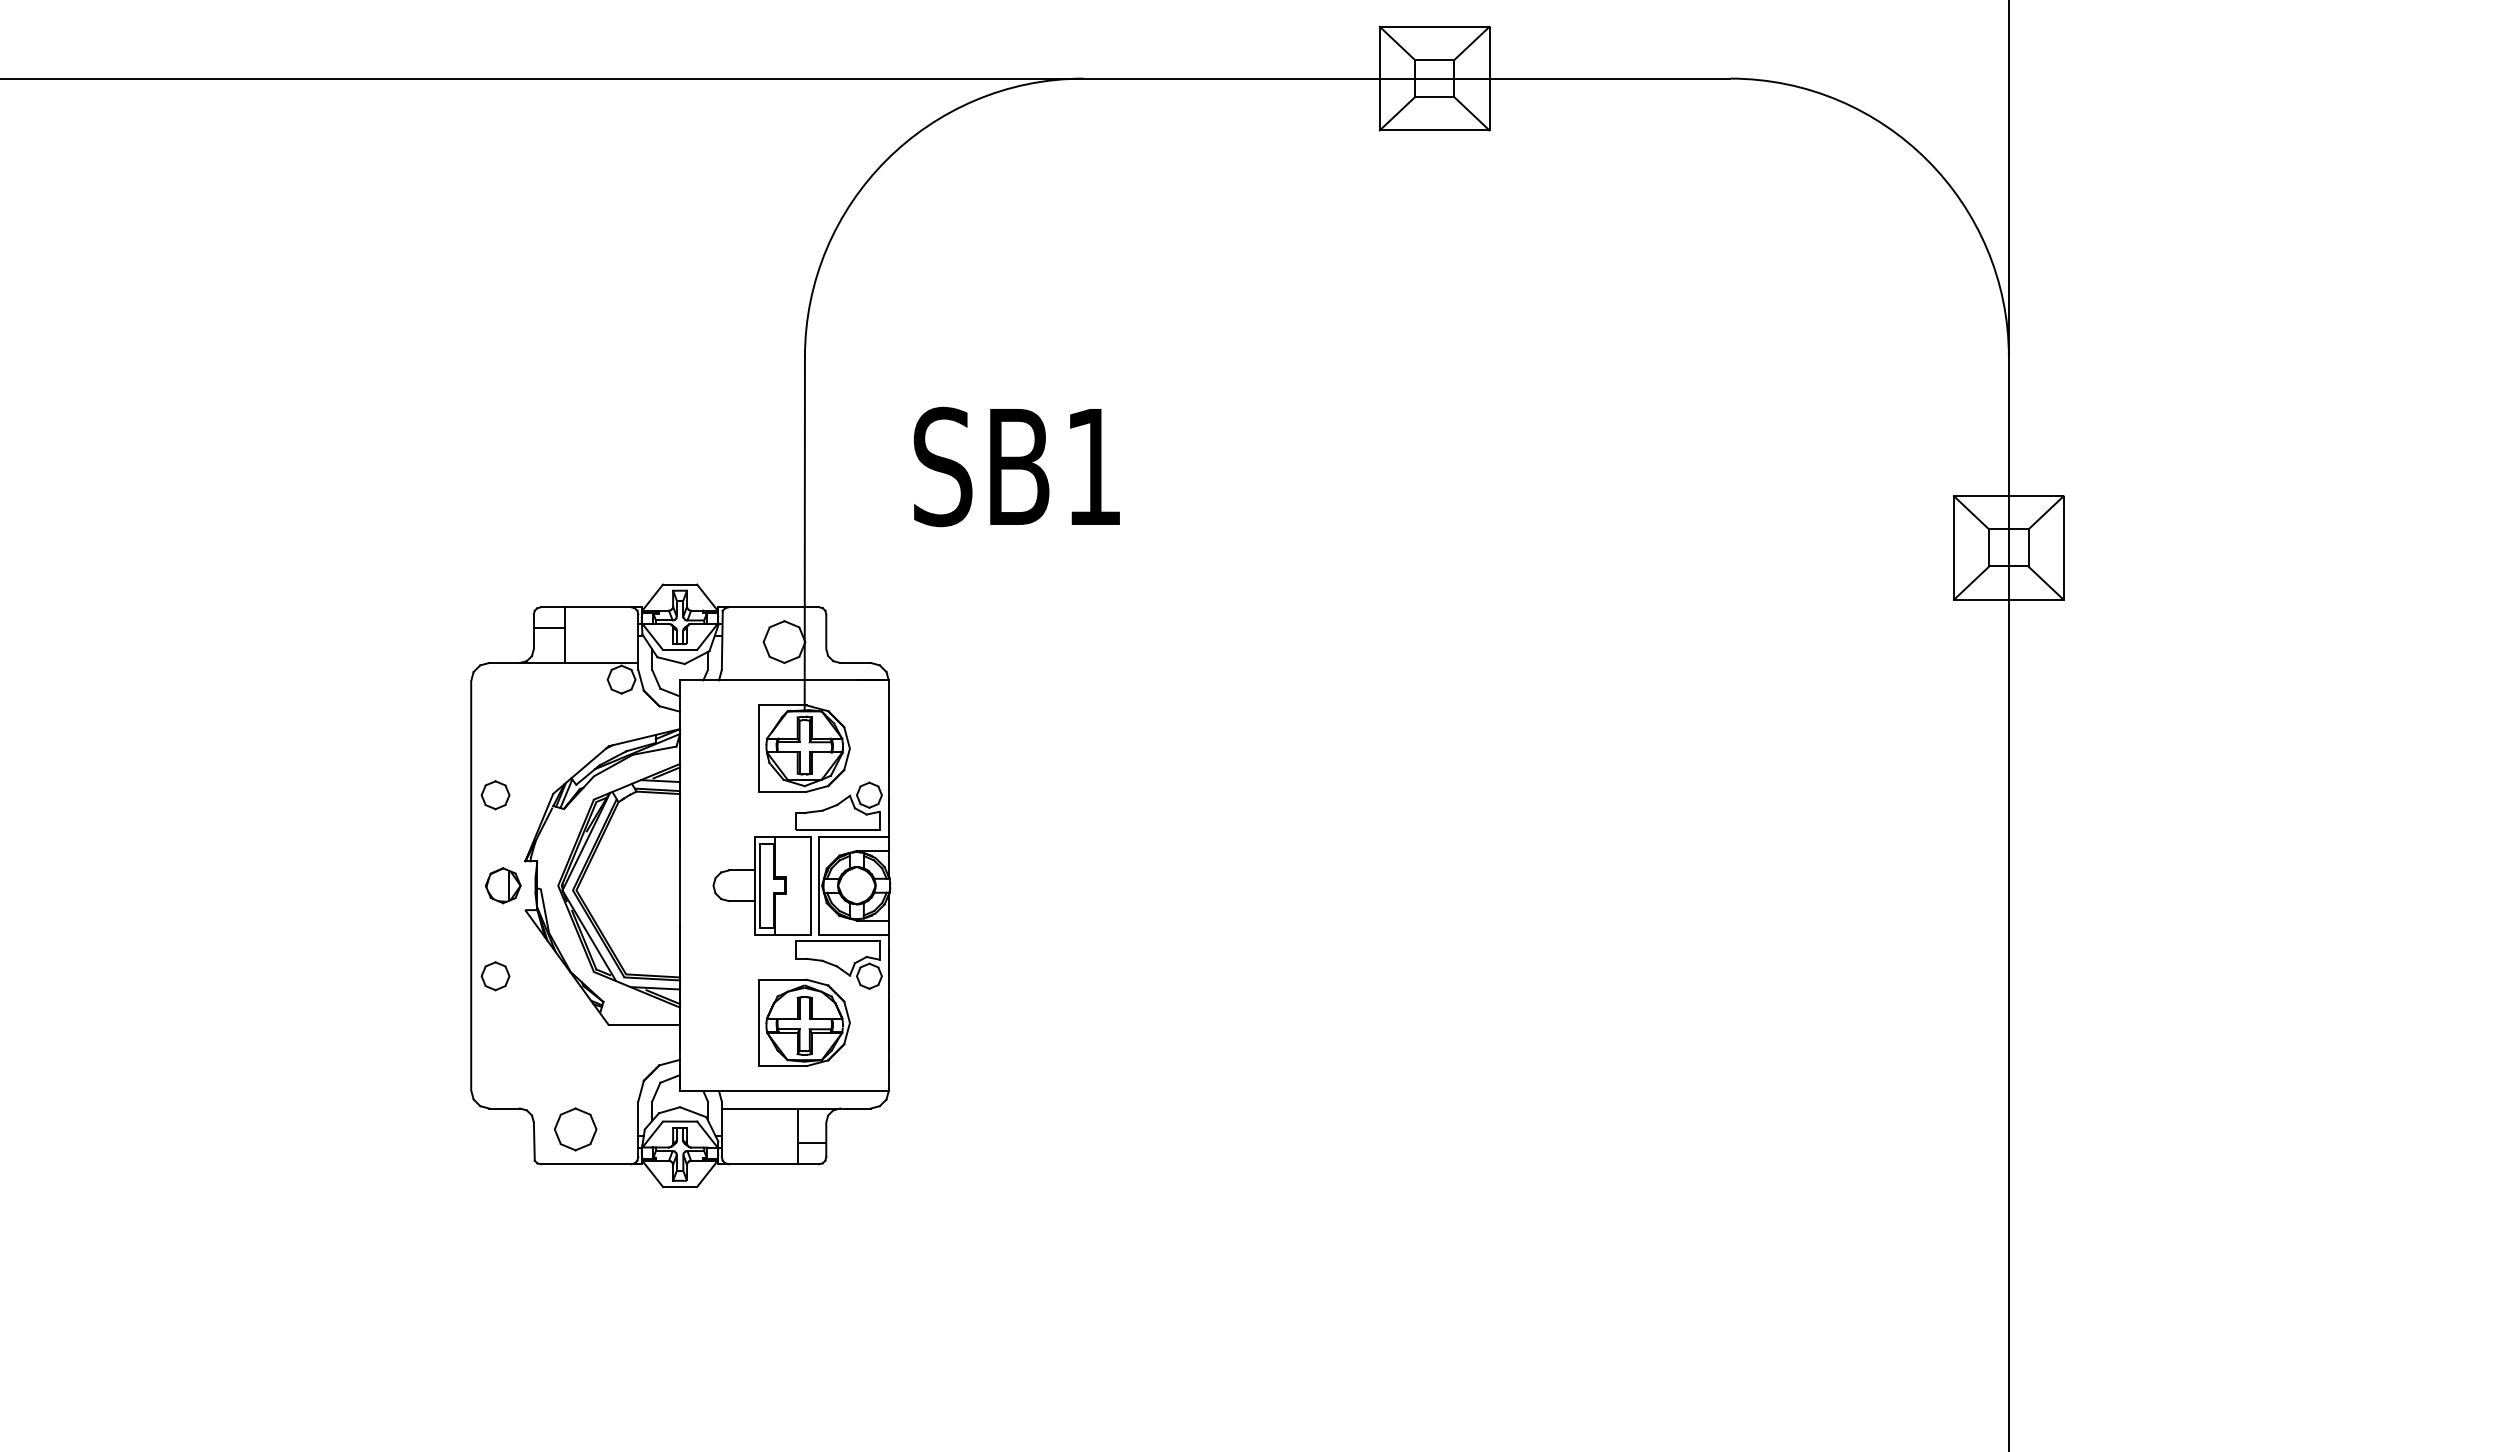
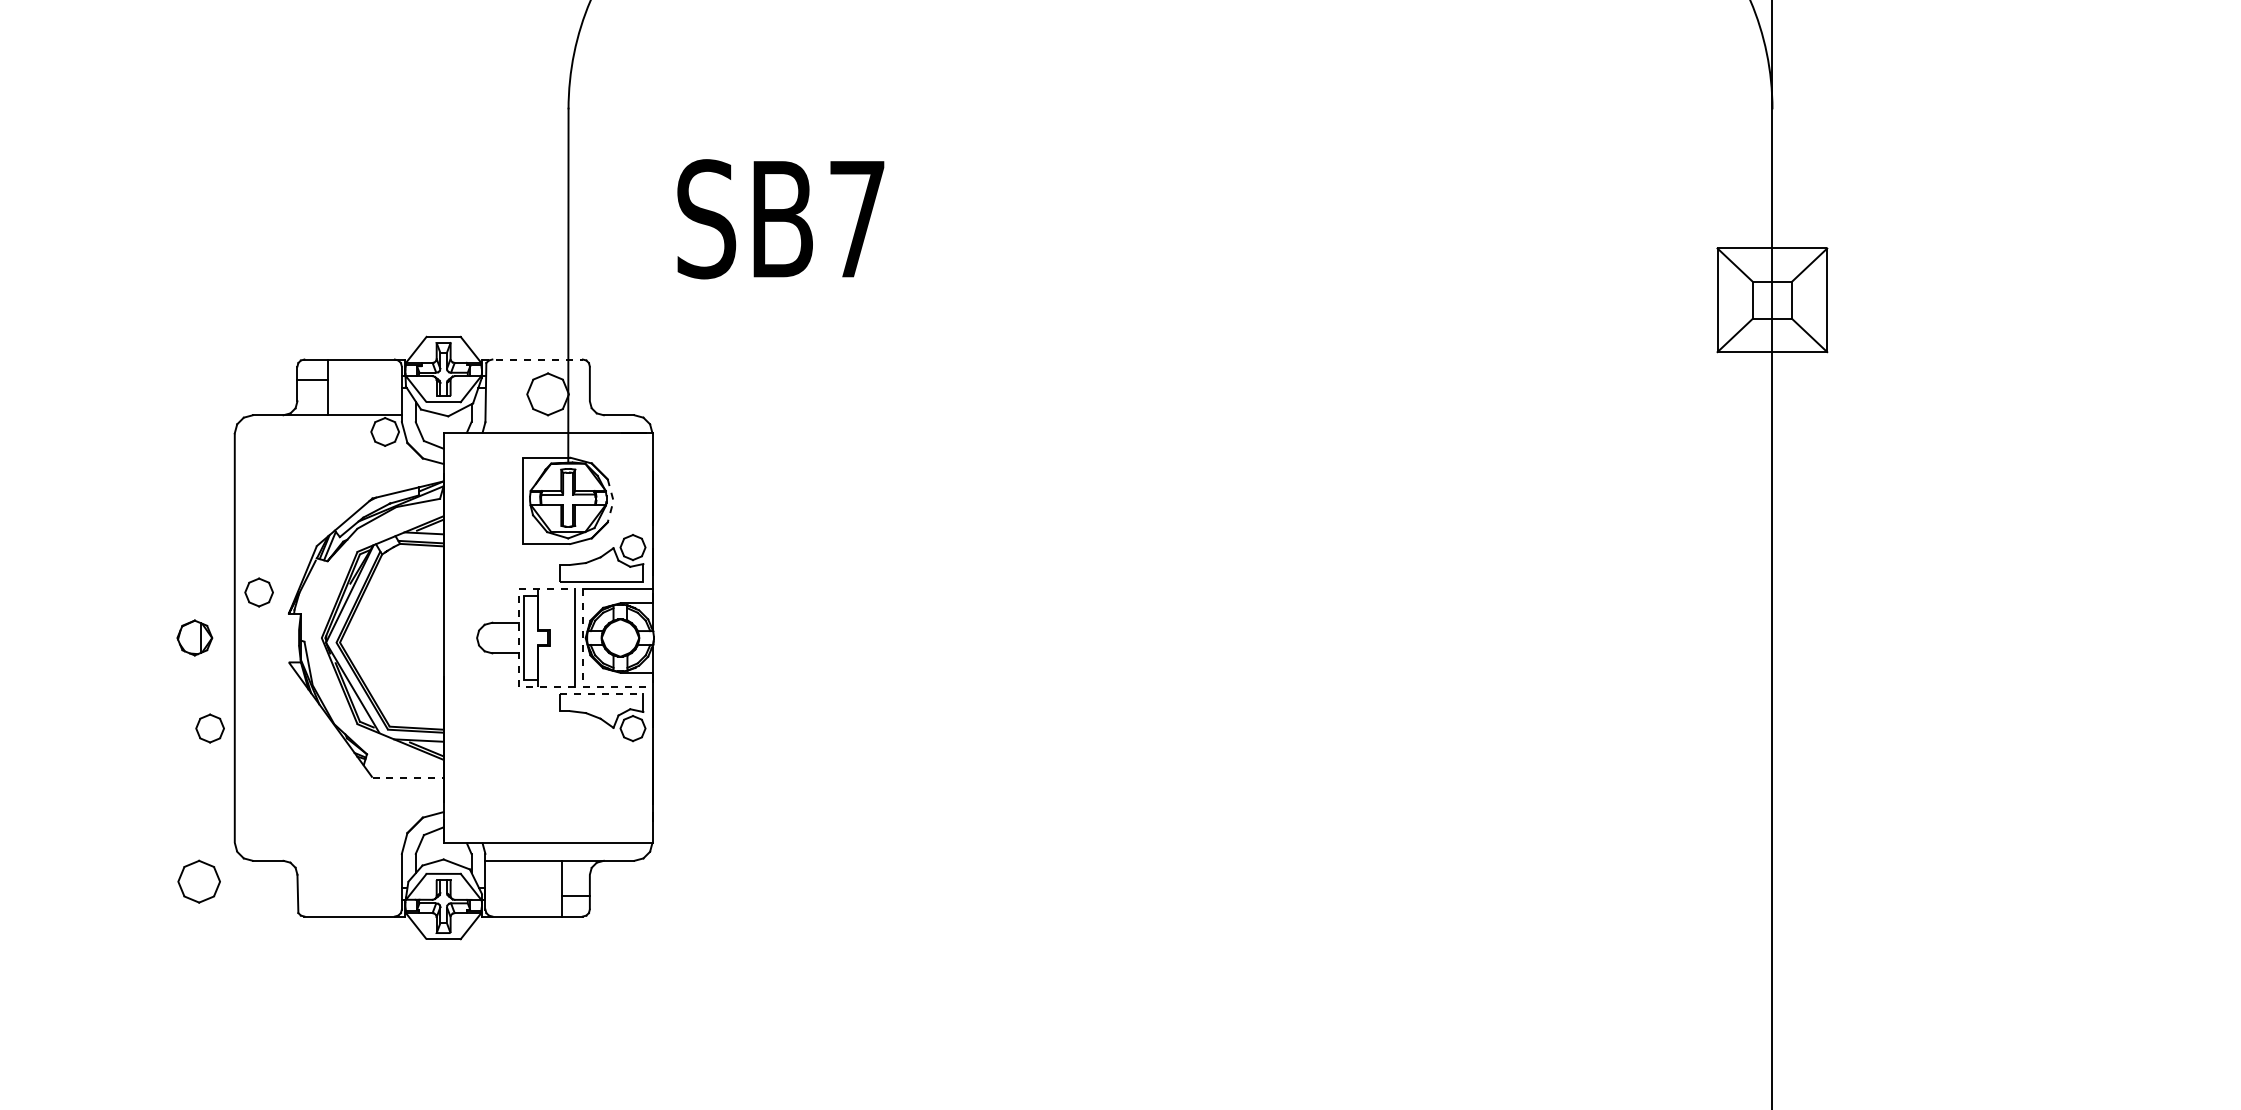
text: (1093, 466) -> (857, 218), SB1 -> SB7
line: (769, 607) -> (533, 359), solid -> dashed
line: (849, 748) -> (613, 500), solid -> dashed
part: (495, 795) -> (259, 592), moved
part: (503, 885) -> (195, 637), moved
line: (755, 885) -> (519, 637), solid -> dashed
line: (819, 921) -> (583, 673), solid -> dashed
line: (838, 941) -> (602, 693), solid -> dashed
part: (495, 976) -> (210, 728), moved
part: (804, 1022) -> (568, 774), removed
line: (644, 1025) -> (408, 777), solid -> dashed
part: (575, 1129) -> (199, 881), moved

